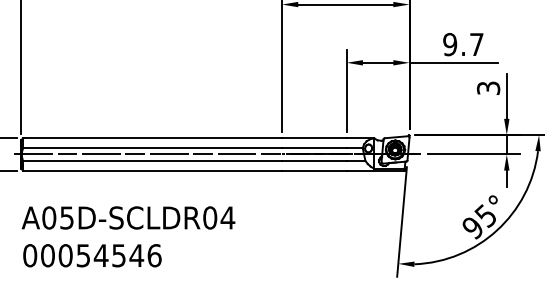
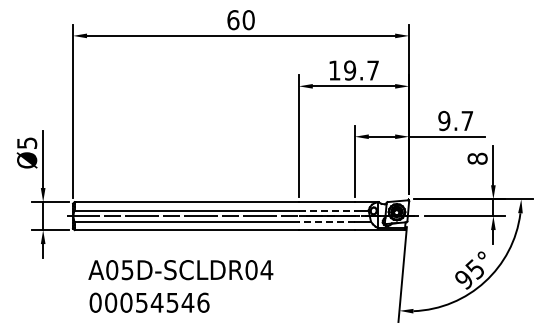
text: (488, 87) -> (477, 158), 3 -> 8
line: (315, 147) -> (327, 210), solid -> dashed
line: (314, 160) -> (326, 221), solid -> dashed
text: (128, 236) -> (180, 286), moved

